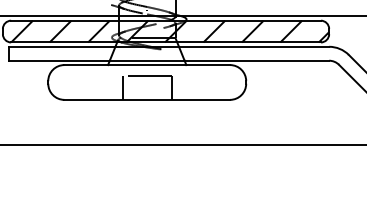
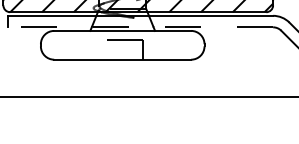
line: (168, 60) -> (140, 27), solid -> dashed
line: (122, 87) -> (102, 49), removed

